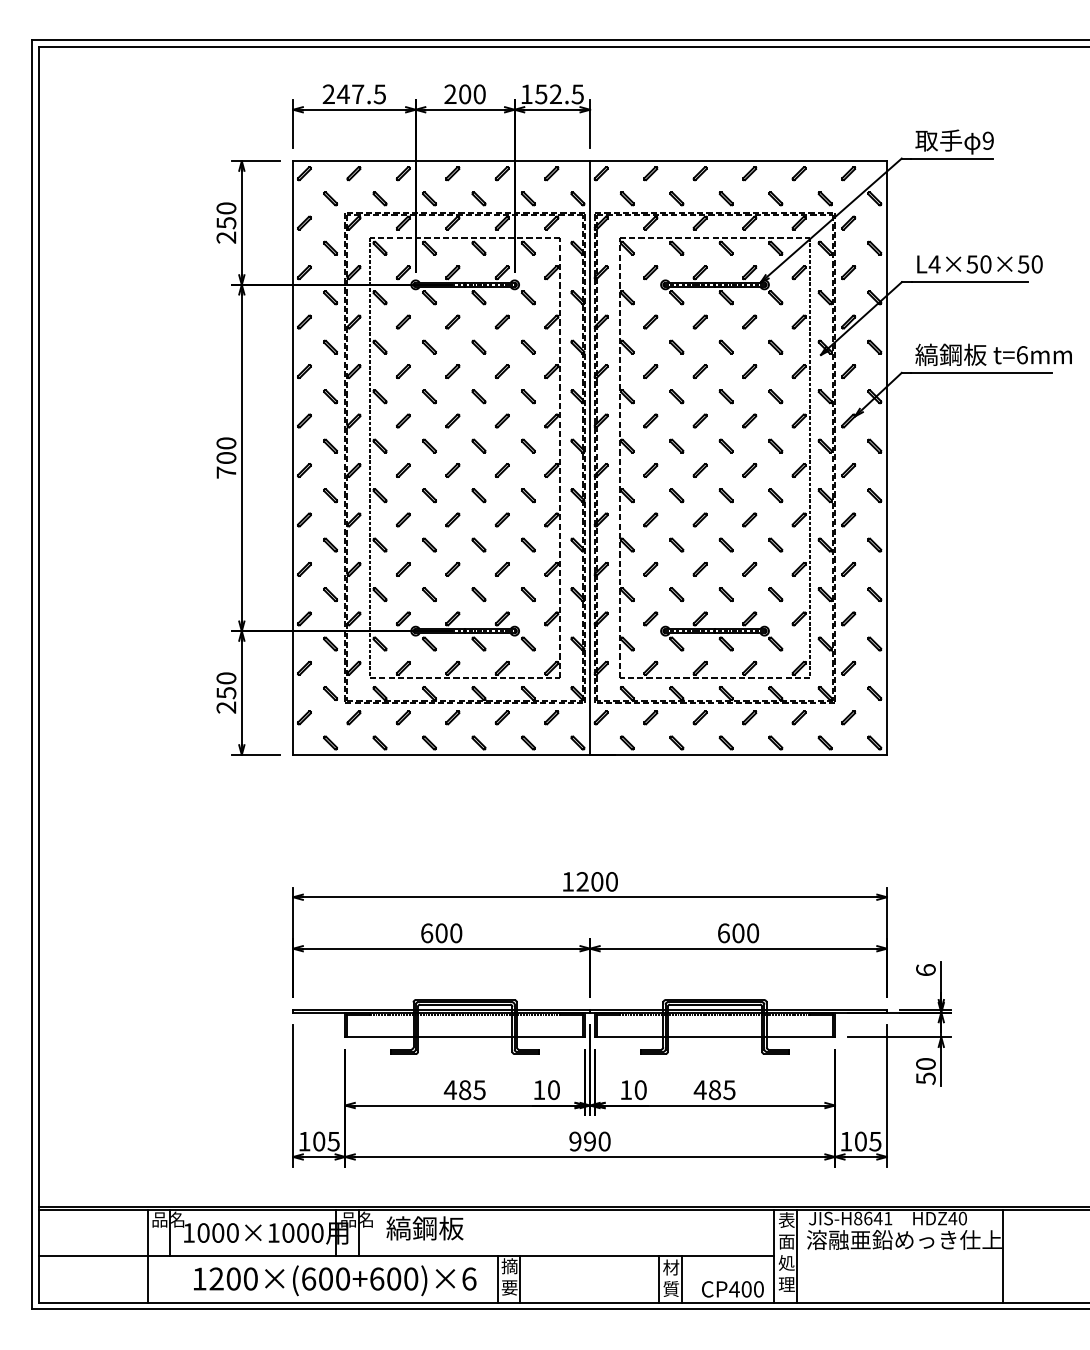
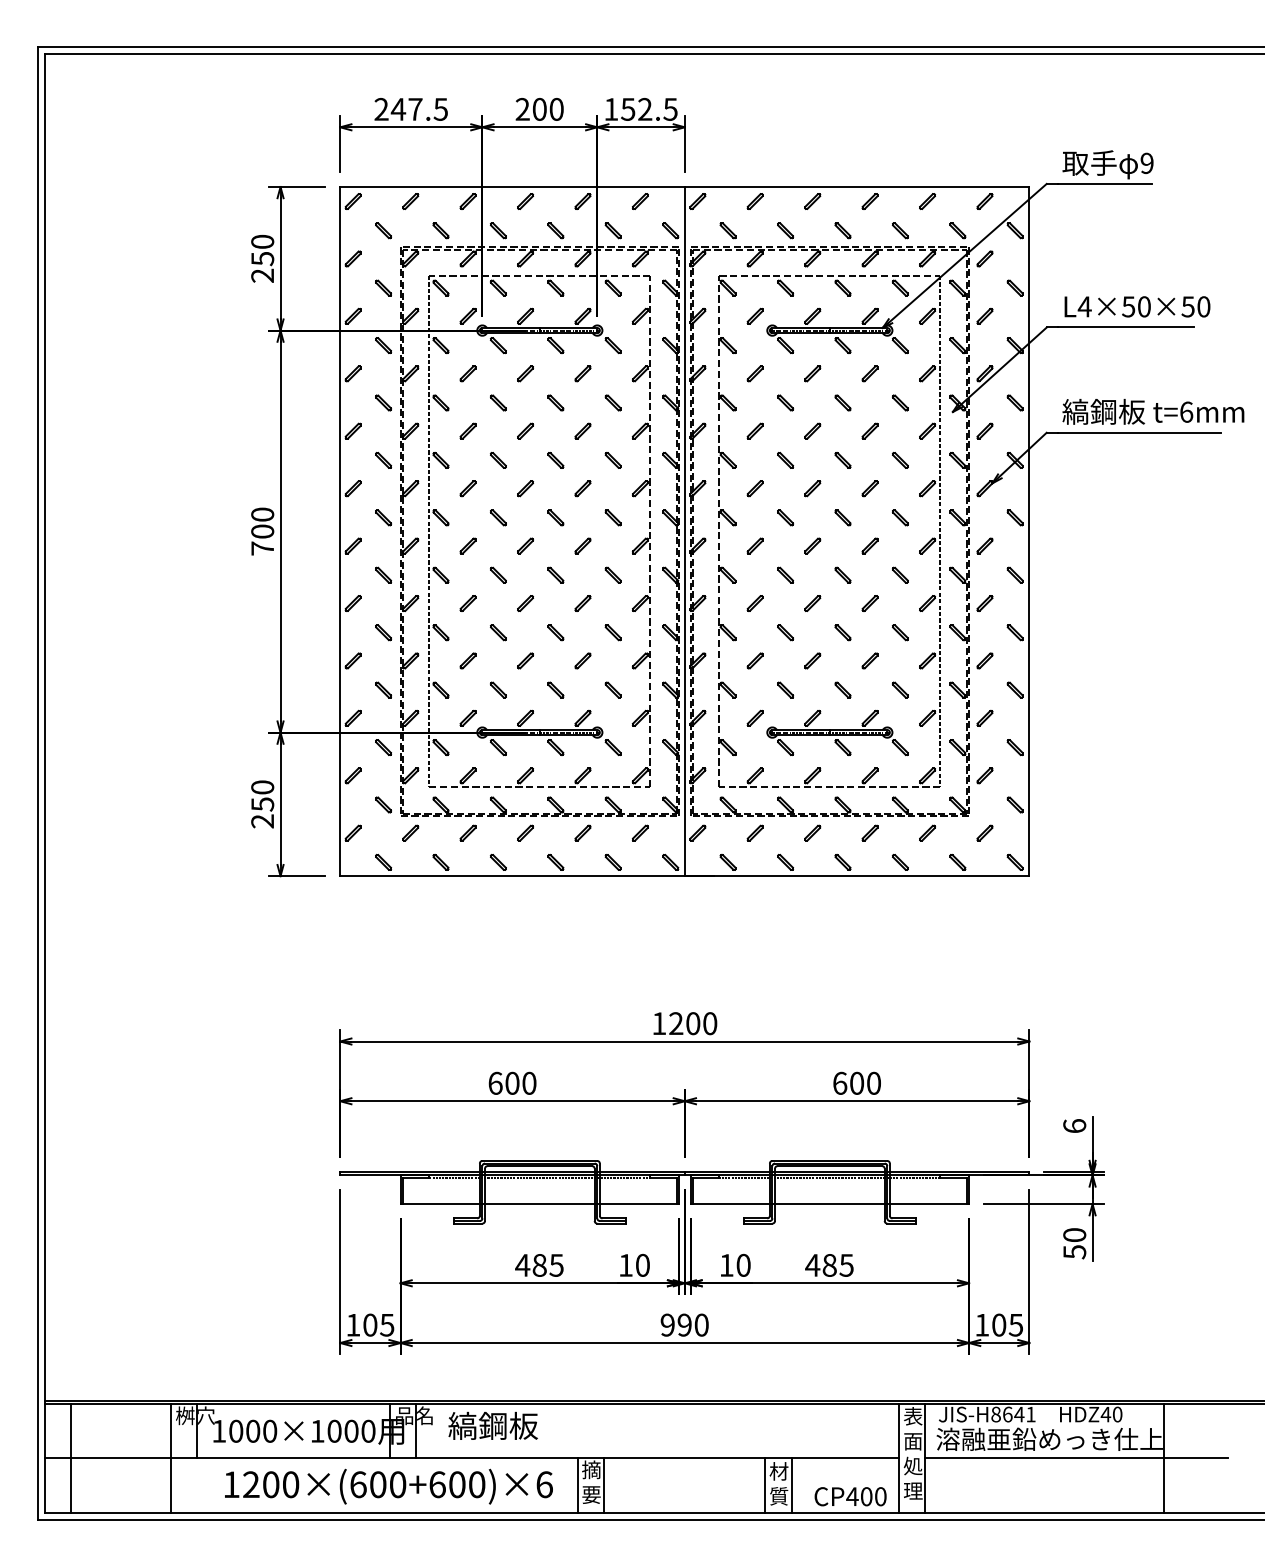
text: (168, 1219) -> (195, 1415), 品名 -> 桝穴
line: (61, 1256) -> (71, 1458), added
line: (926, 1256) -> (1075, 1458), added

